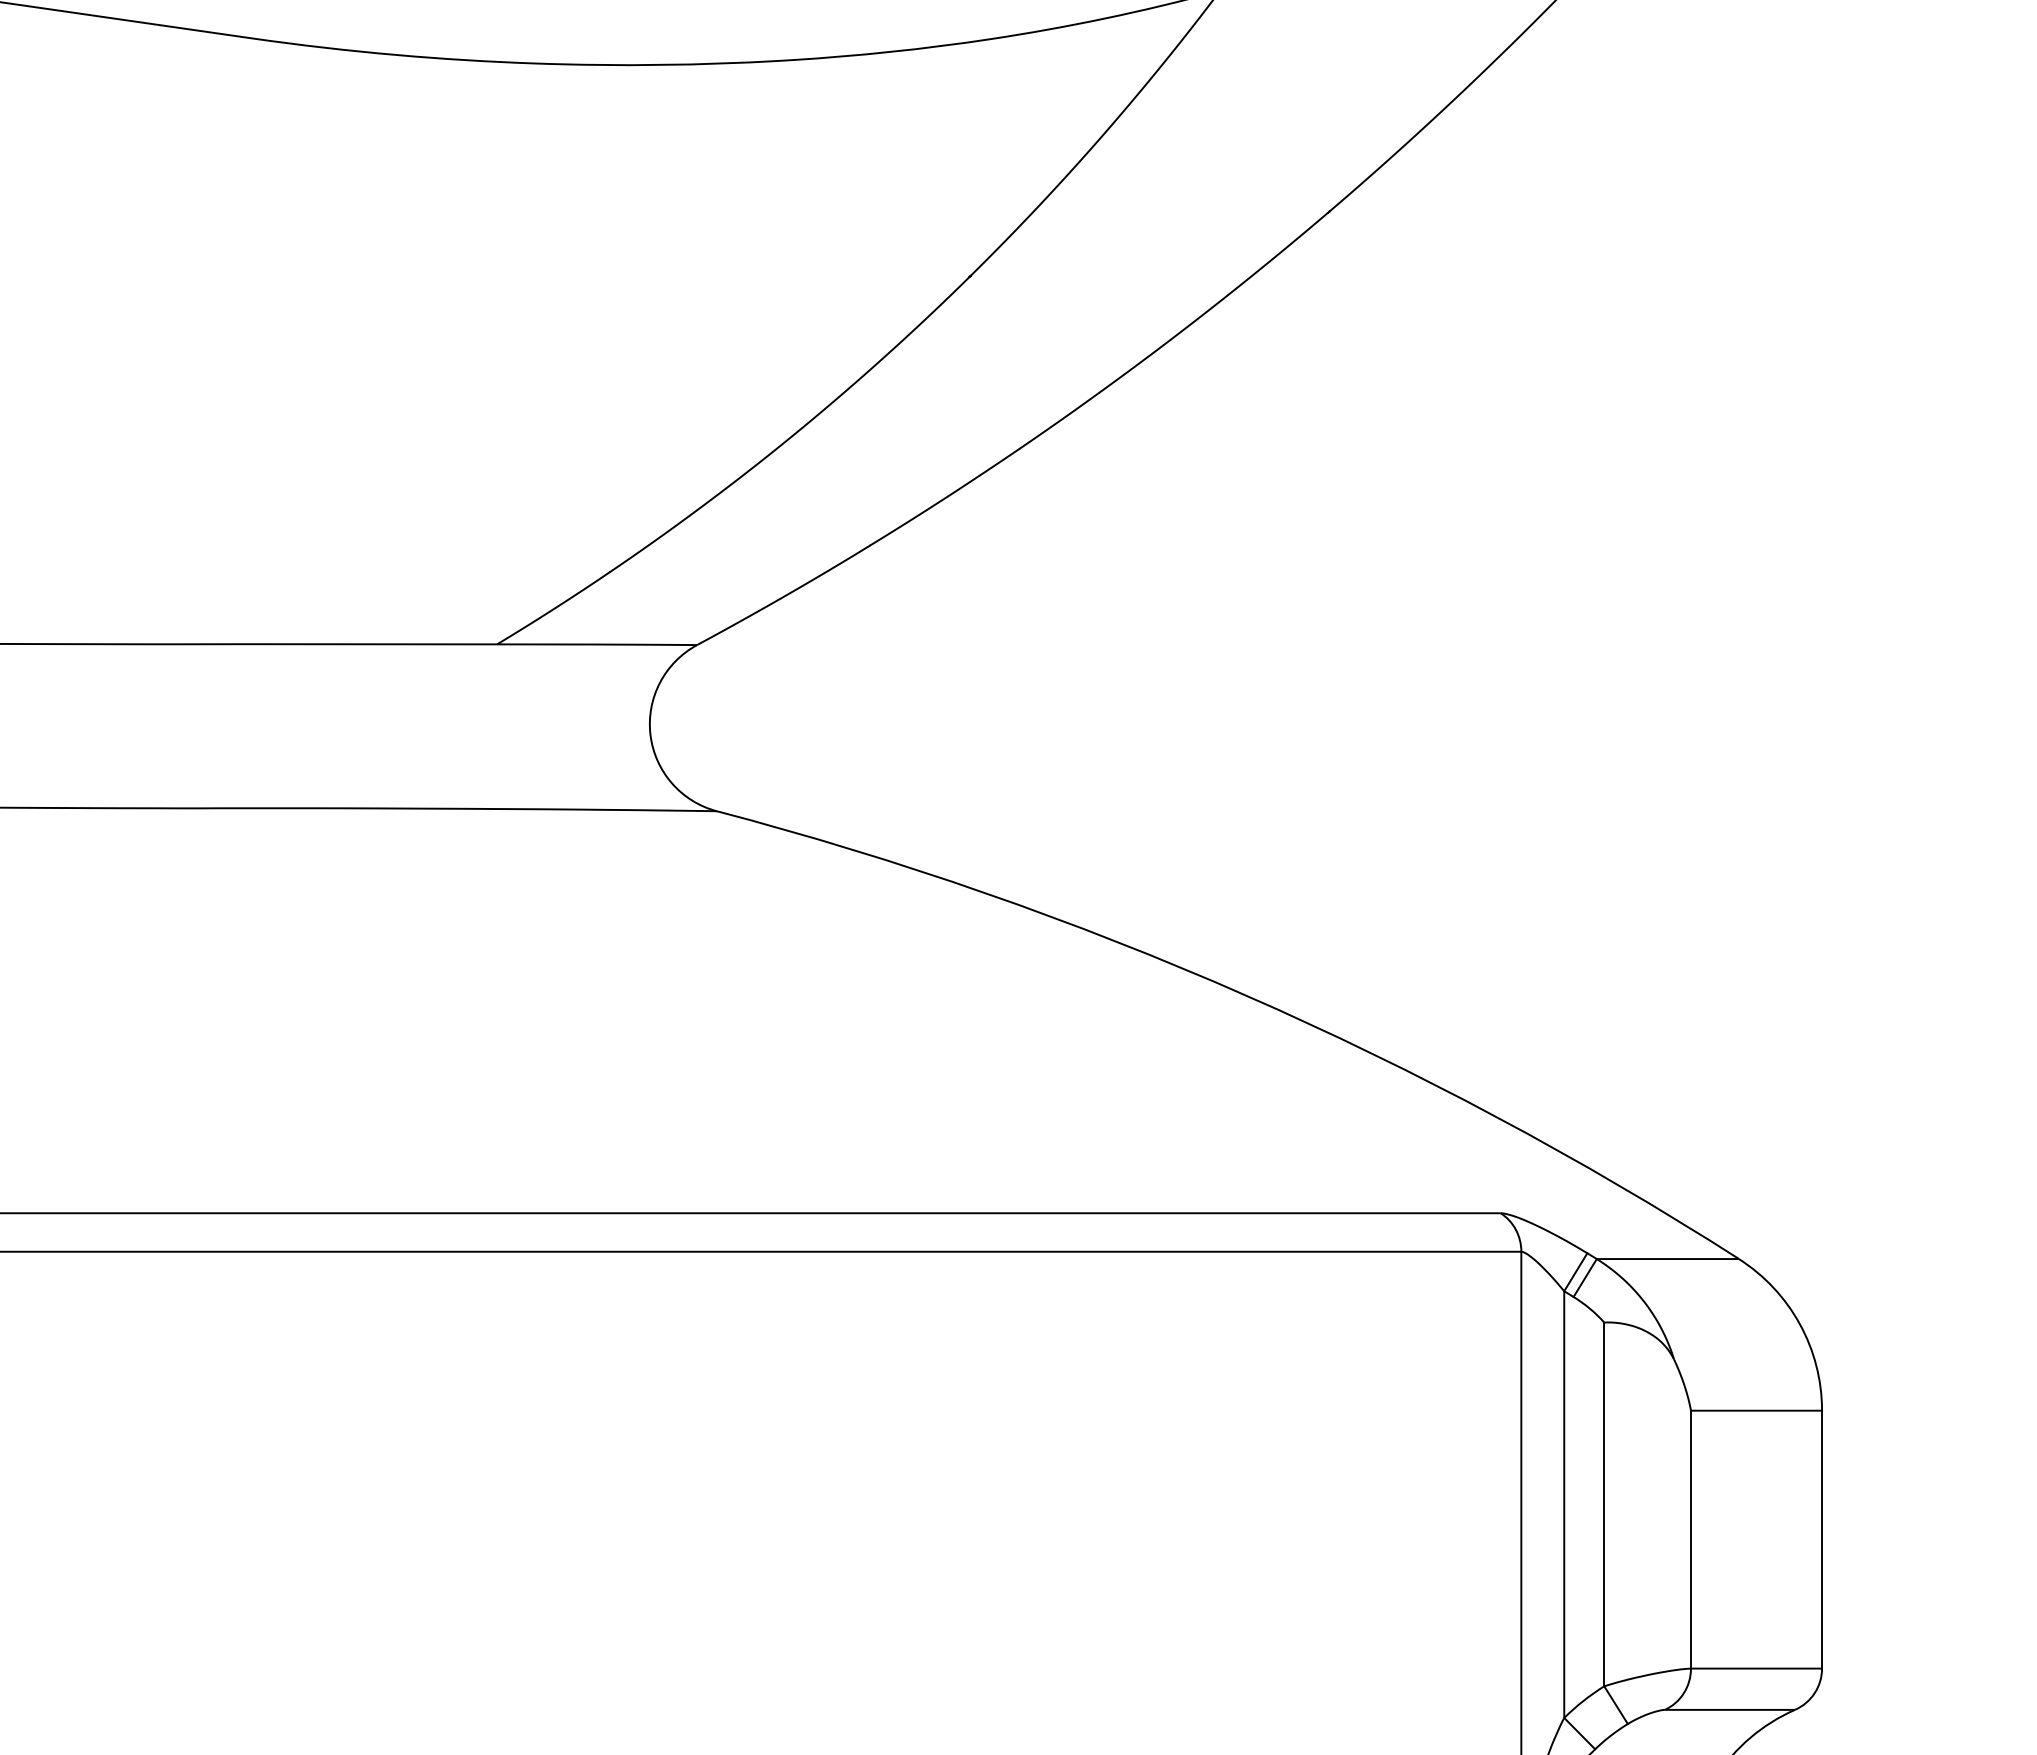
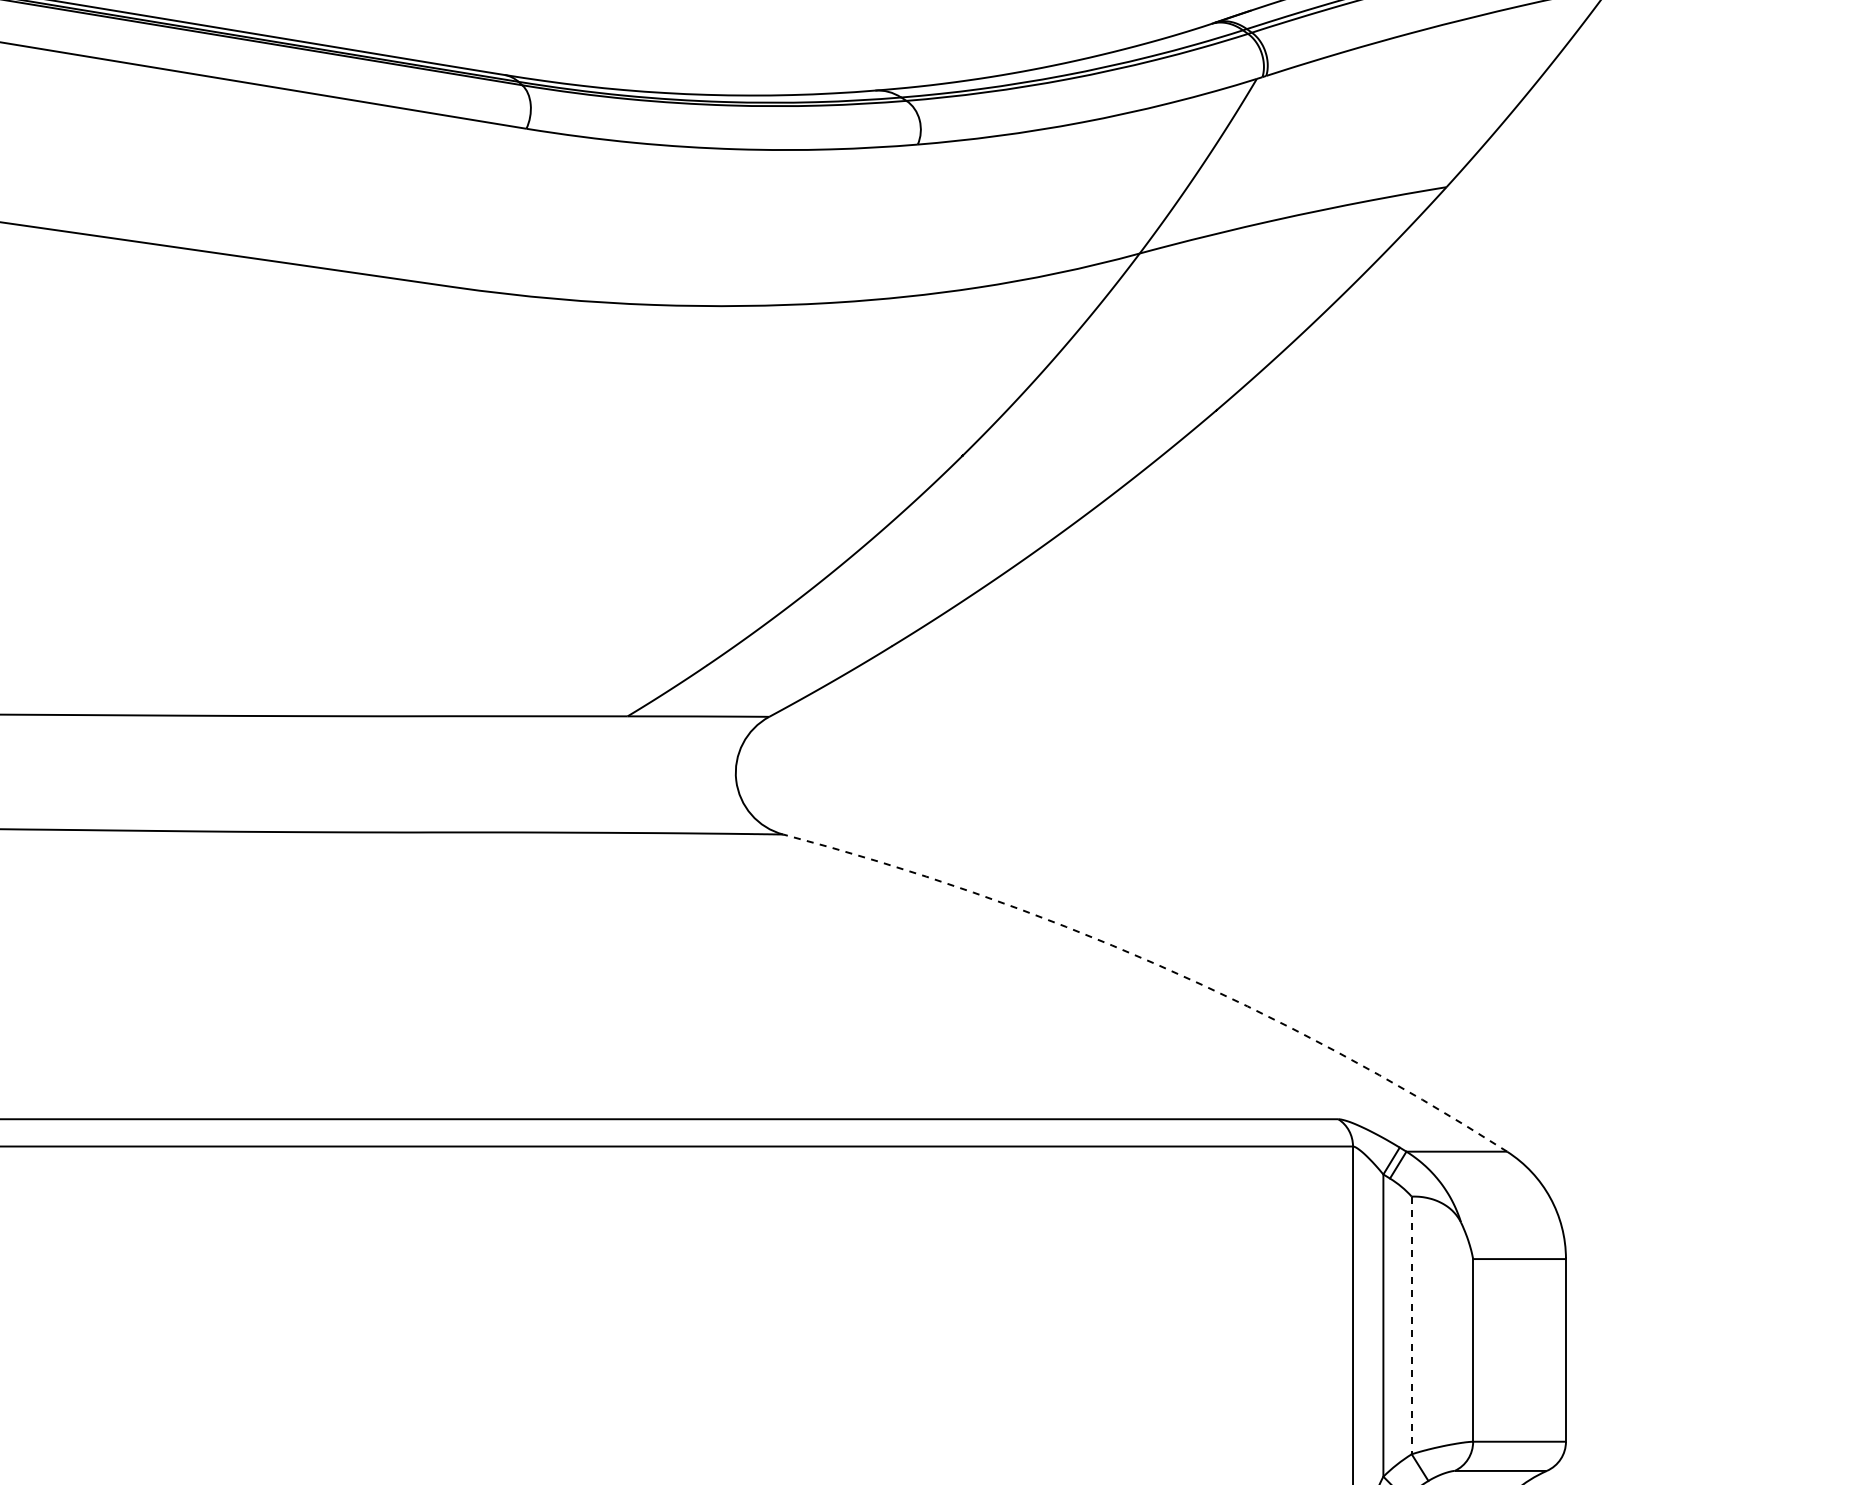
arc: (1245, 994) -> (1157, 964), solid -> dashed
line: (1603, 1504) -> (1411, 1325), solid -> dashed

